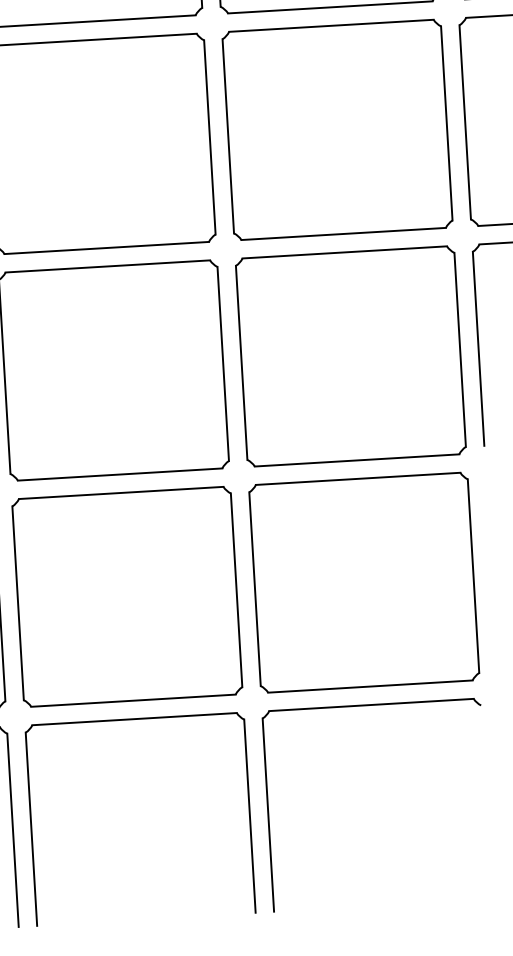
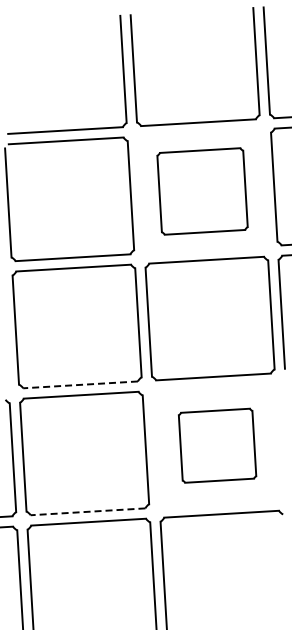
part: (337, 129) -> (202, 191), size x0.7
line: (119, 473) -> (80, 384), solid -> dashed
part: (364, 582) -> (217, 445), size x0.6
line: (132, 700) -> (87, 511), solid -> dashed

